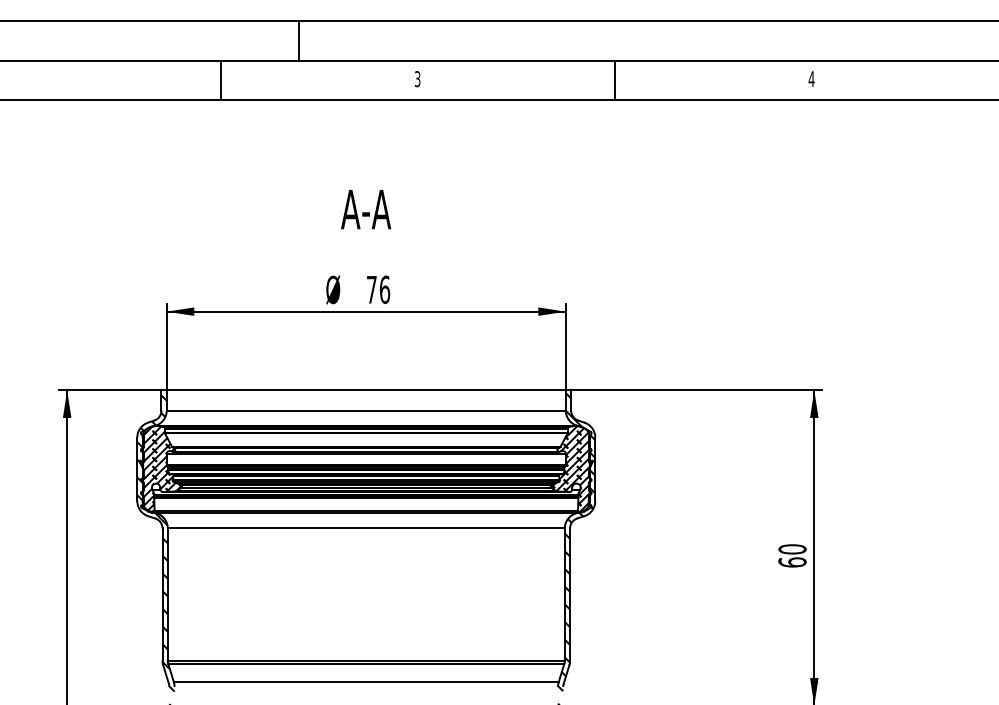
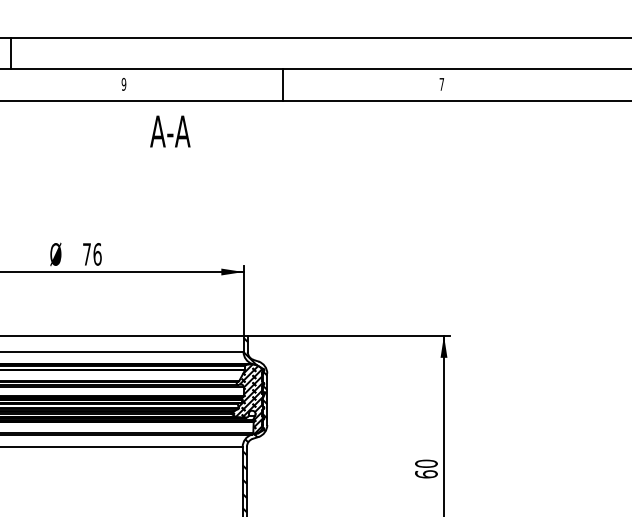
line: (299, 40) -> (10, 53), moved
text: (417, 78) -> (123, 83), 3 -> 9
text: (811, 78) -> (441, 83), 4 -> 7
text: (366, 209) -> (170, 131), moved

